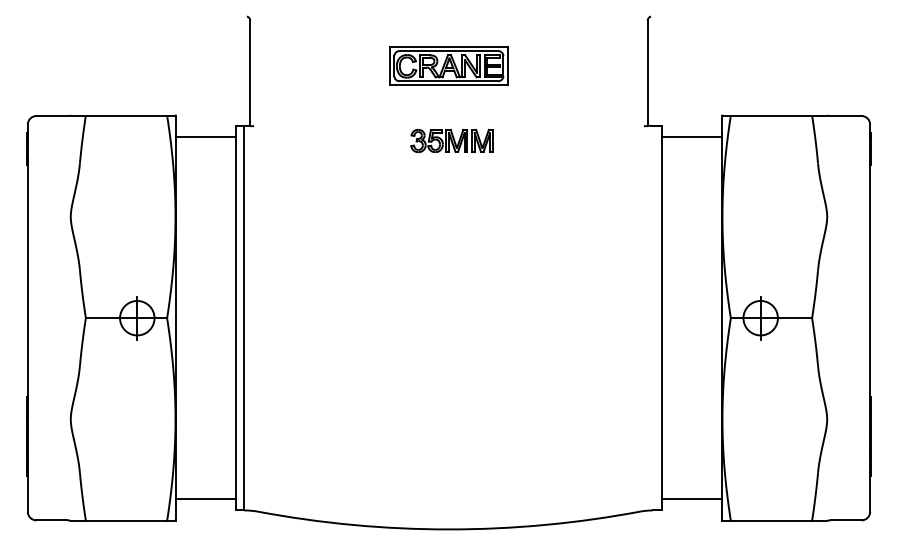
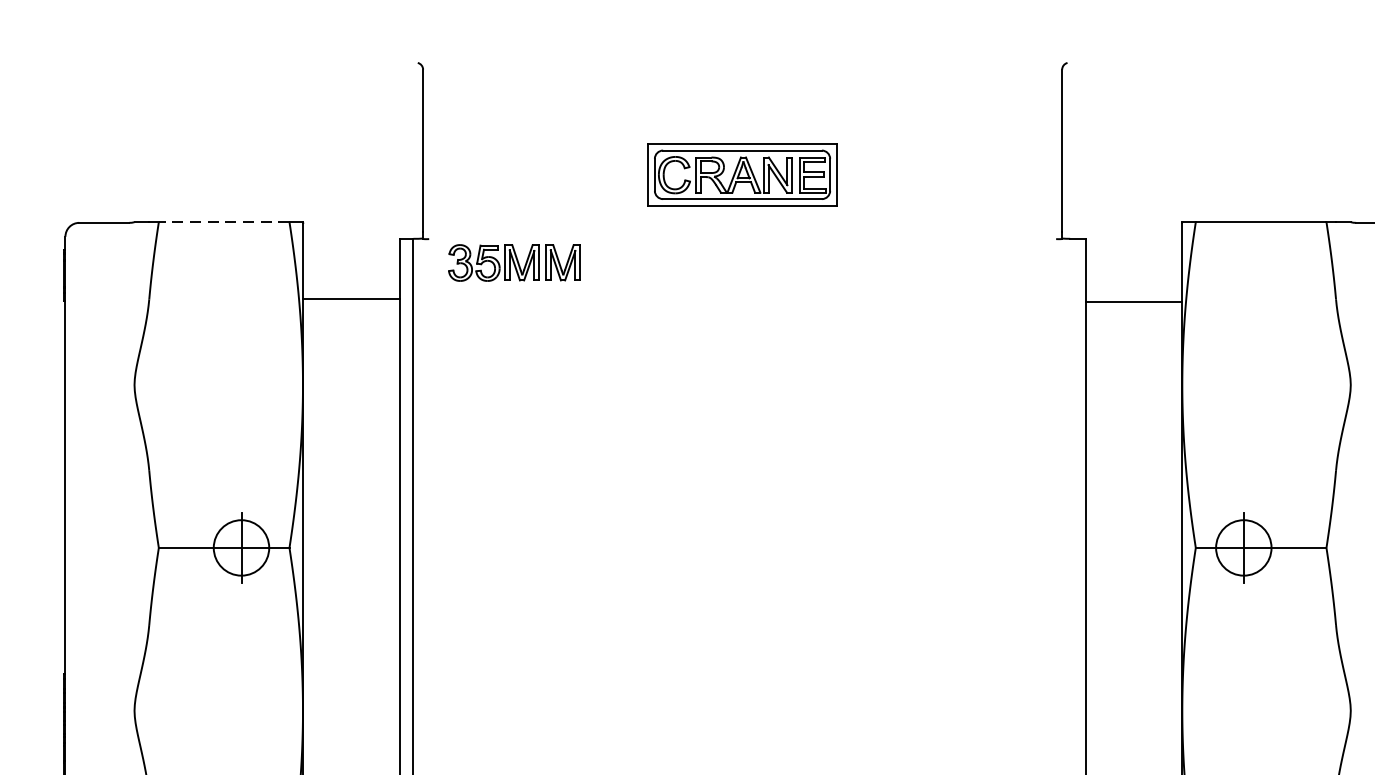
part: (448, 65) -> (741, 173), moved
line: (126, 115) -> (224, 222), solid -> dashed
line: (205, 137) -> (351, 299), moved
line: (692, 137) -> (1134, 302), moved
part: (451, 140) -> (513, 262), moved

